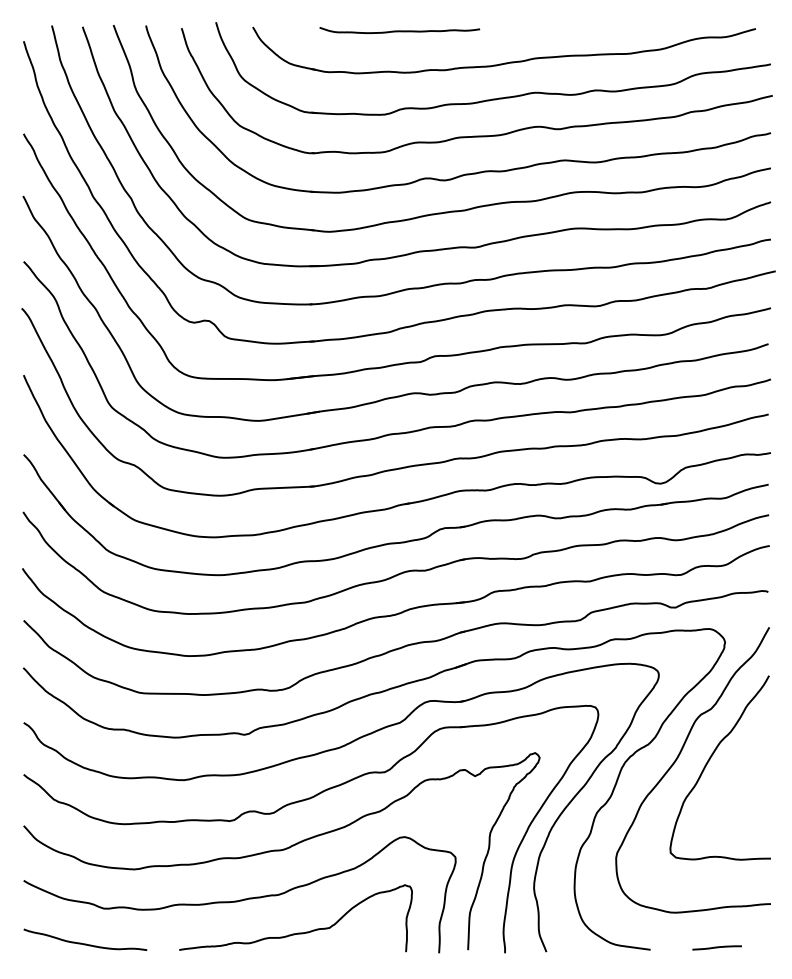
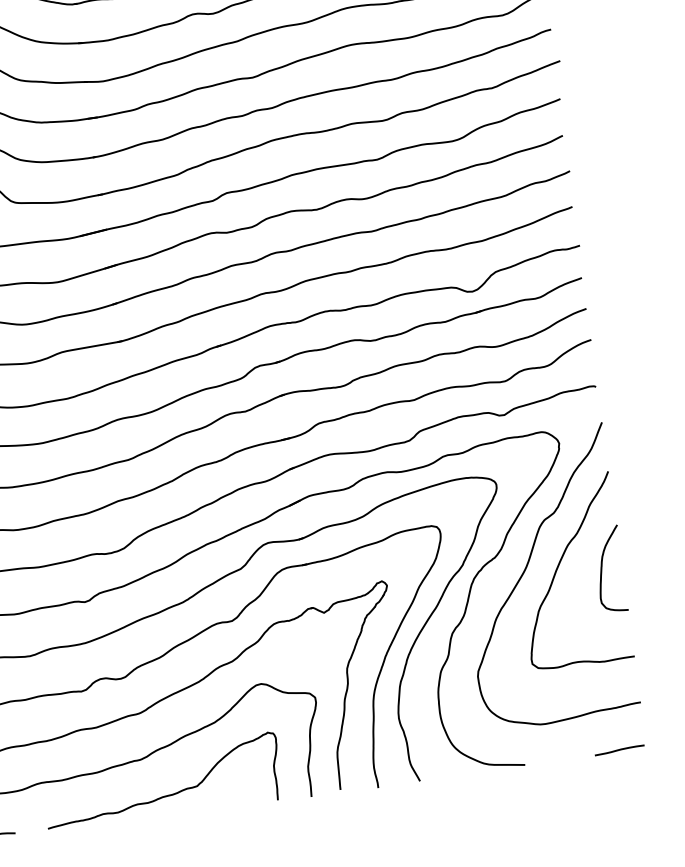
curve: (751, 767) -> (602, 566), added
line: (716, 947) -> (618, 750), moved

